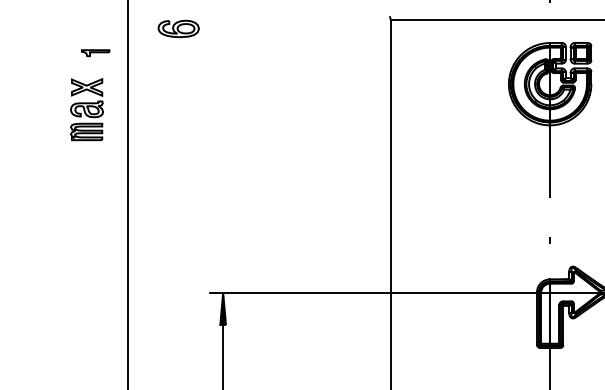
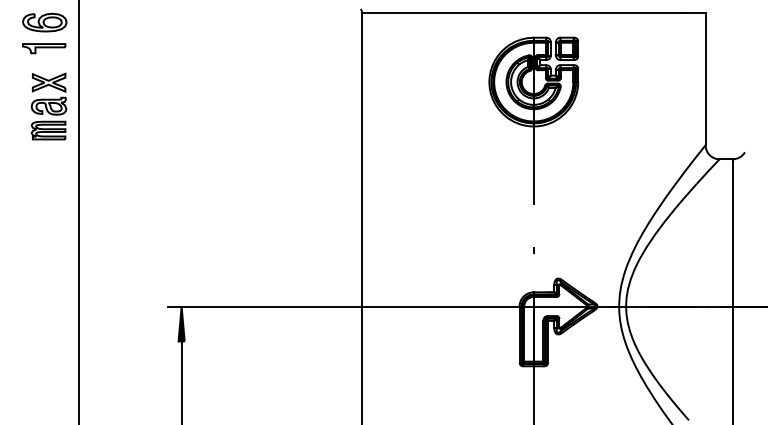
part: (178, 28) -> (44, 22), moved
part: (95, 52) -> (44, 48), size x1.43
part: (86, 109) -> (48, 106), moved

